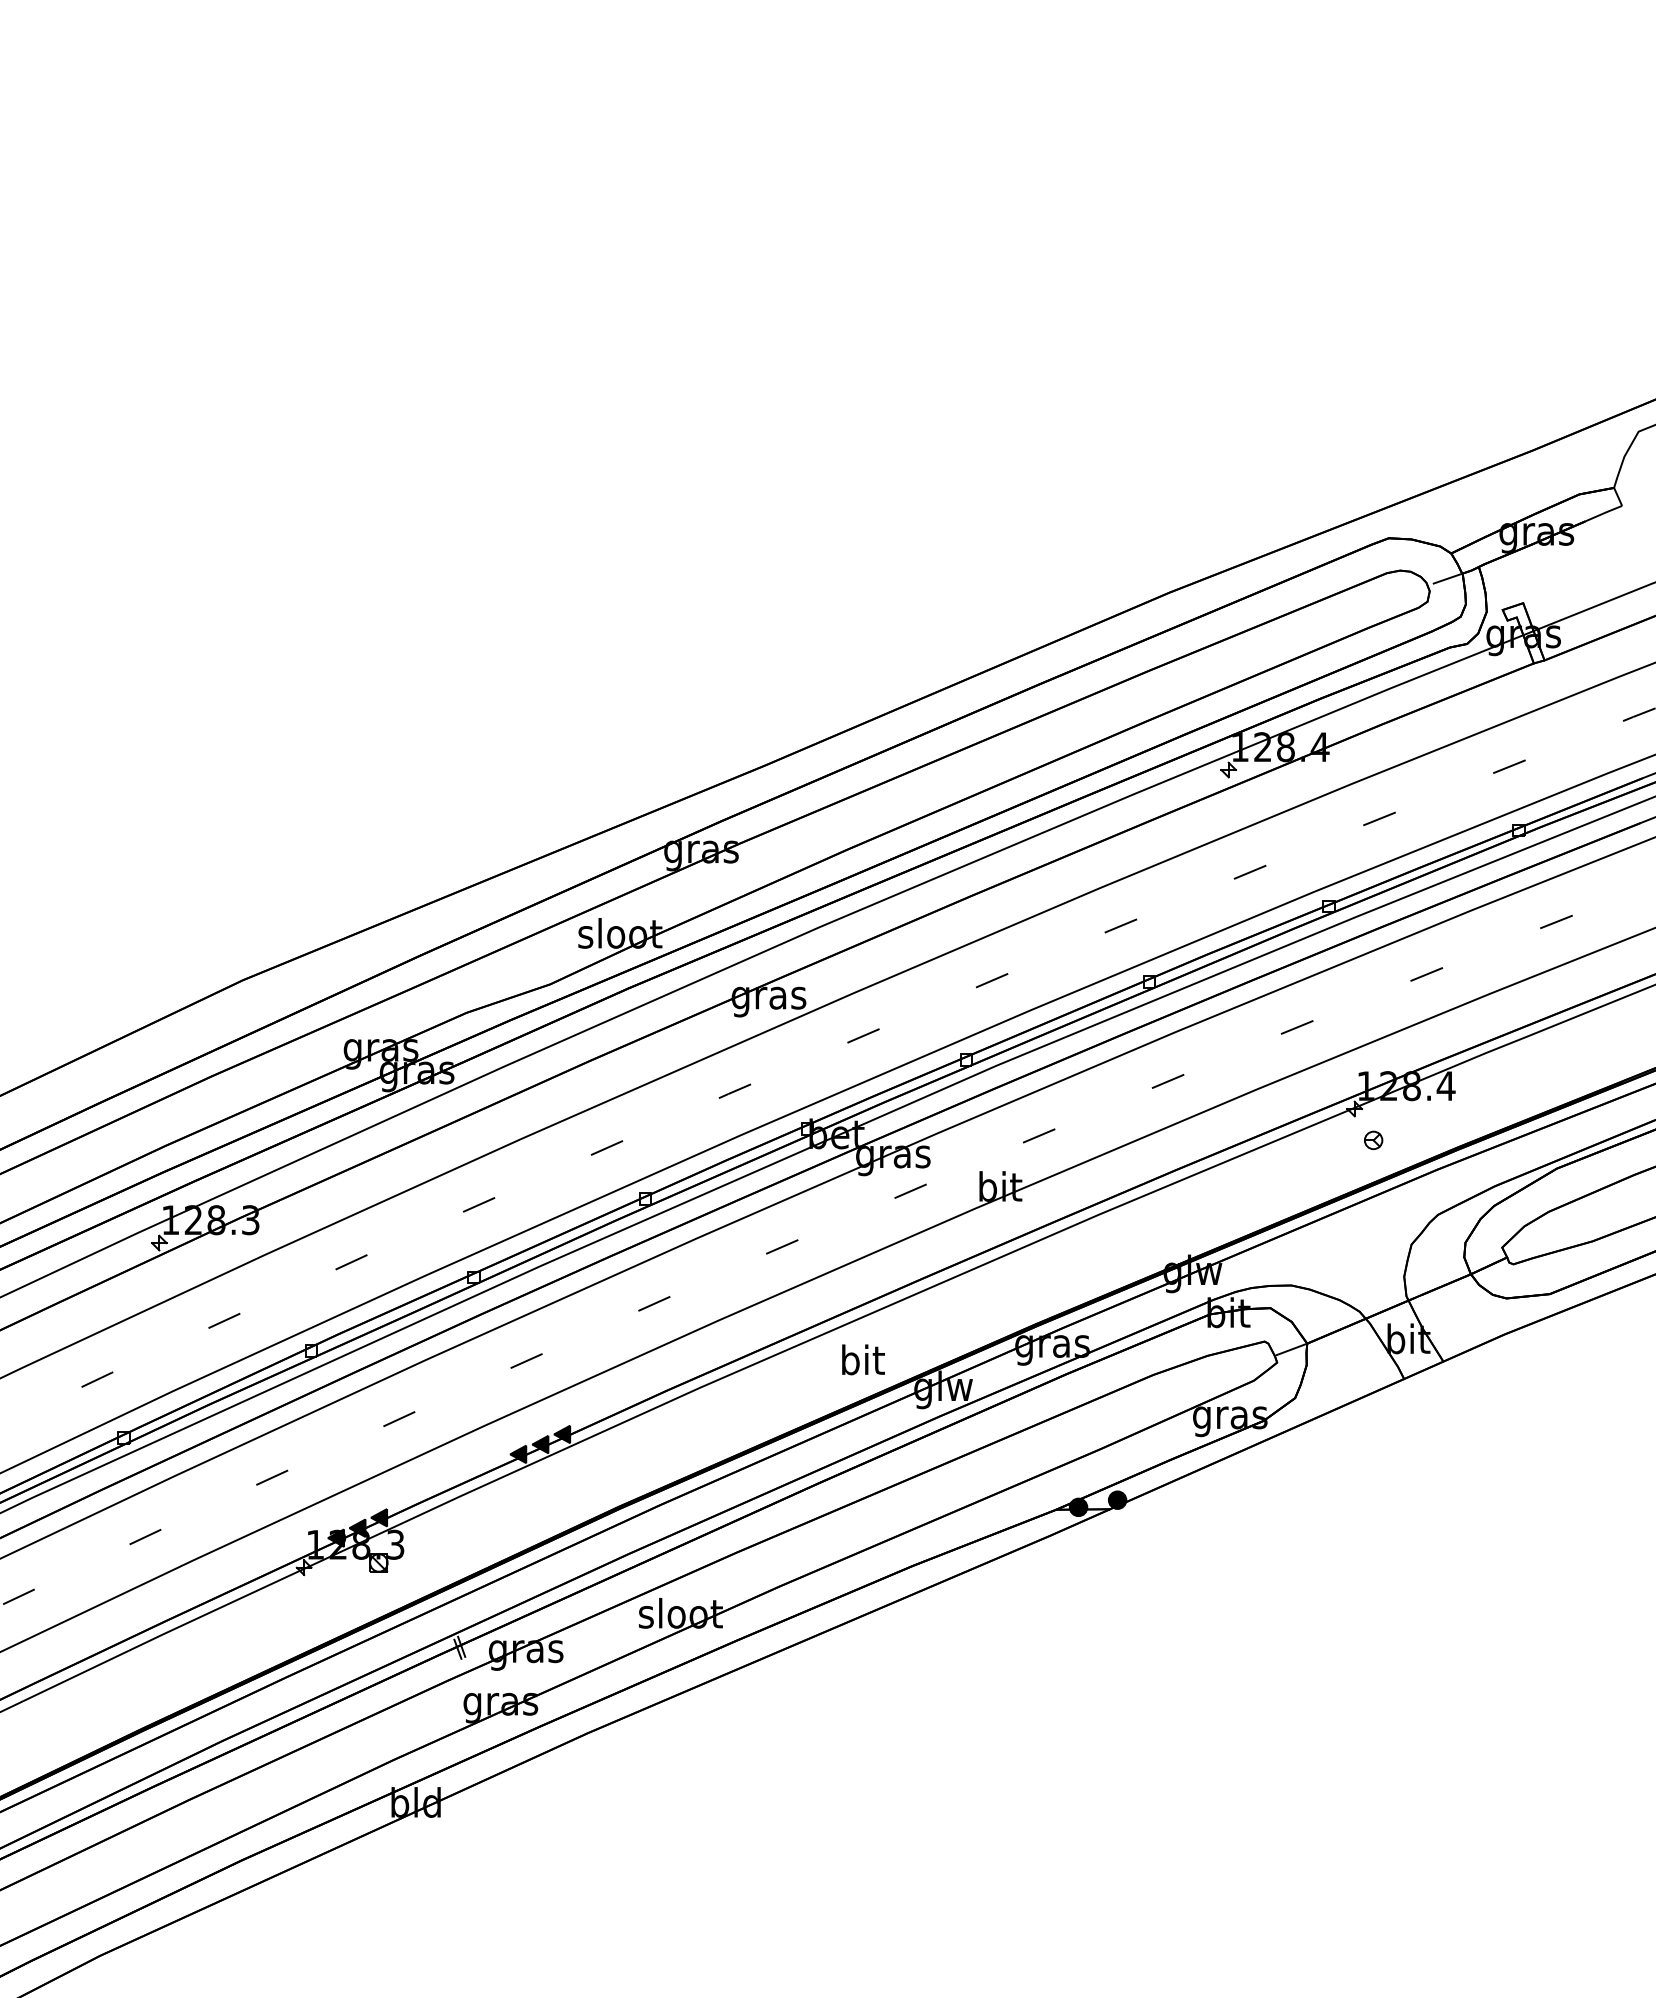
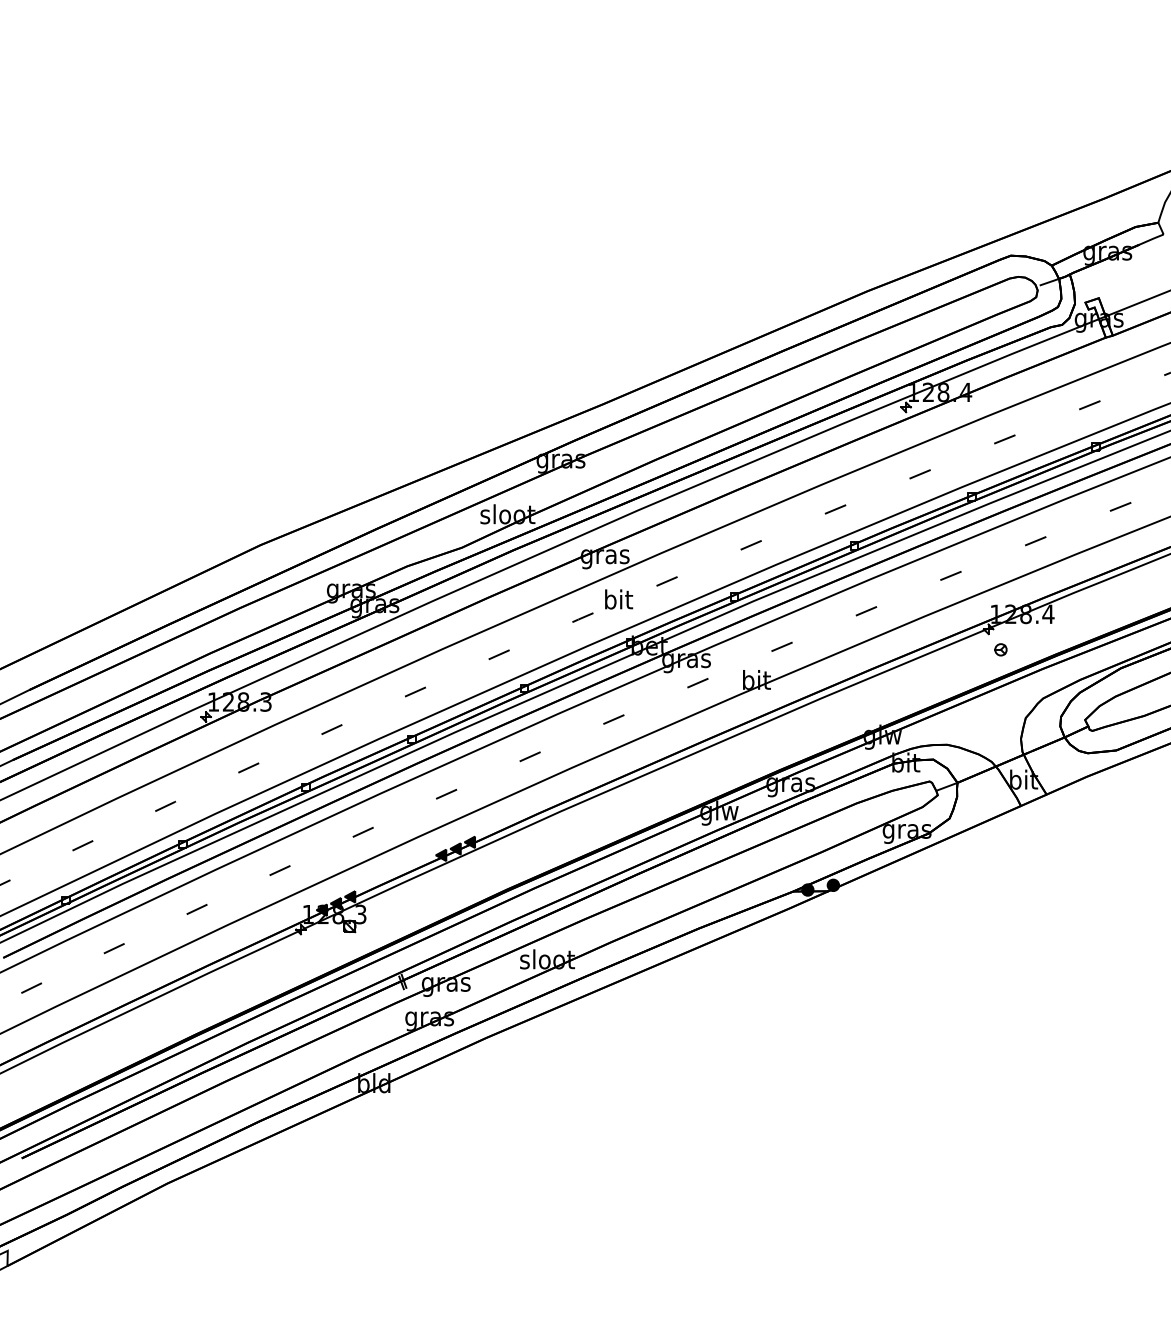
text: (864, 1359) -> (619, 599), moved

